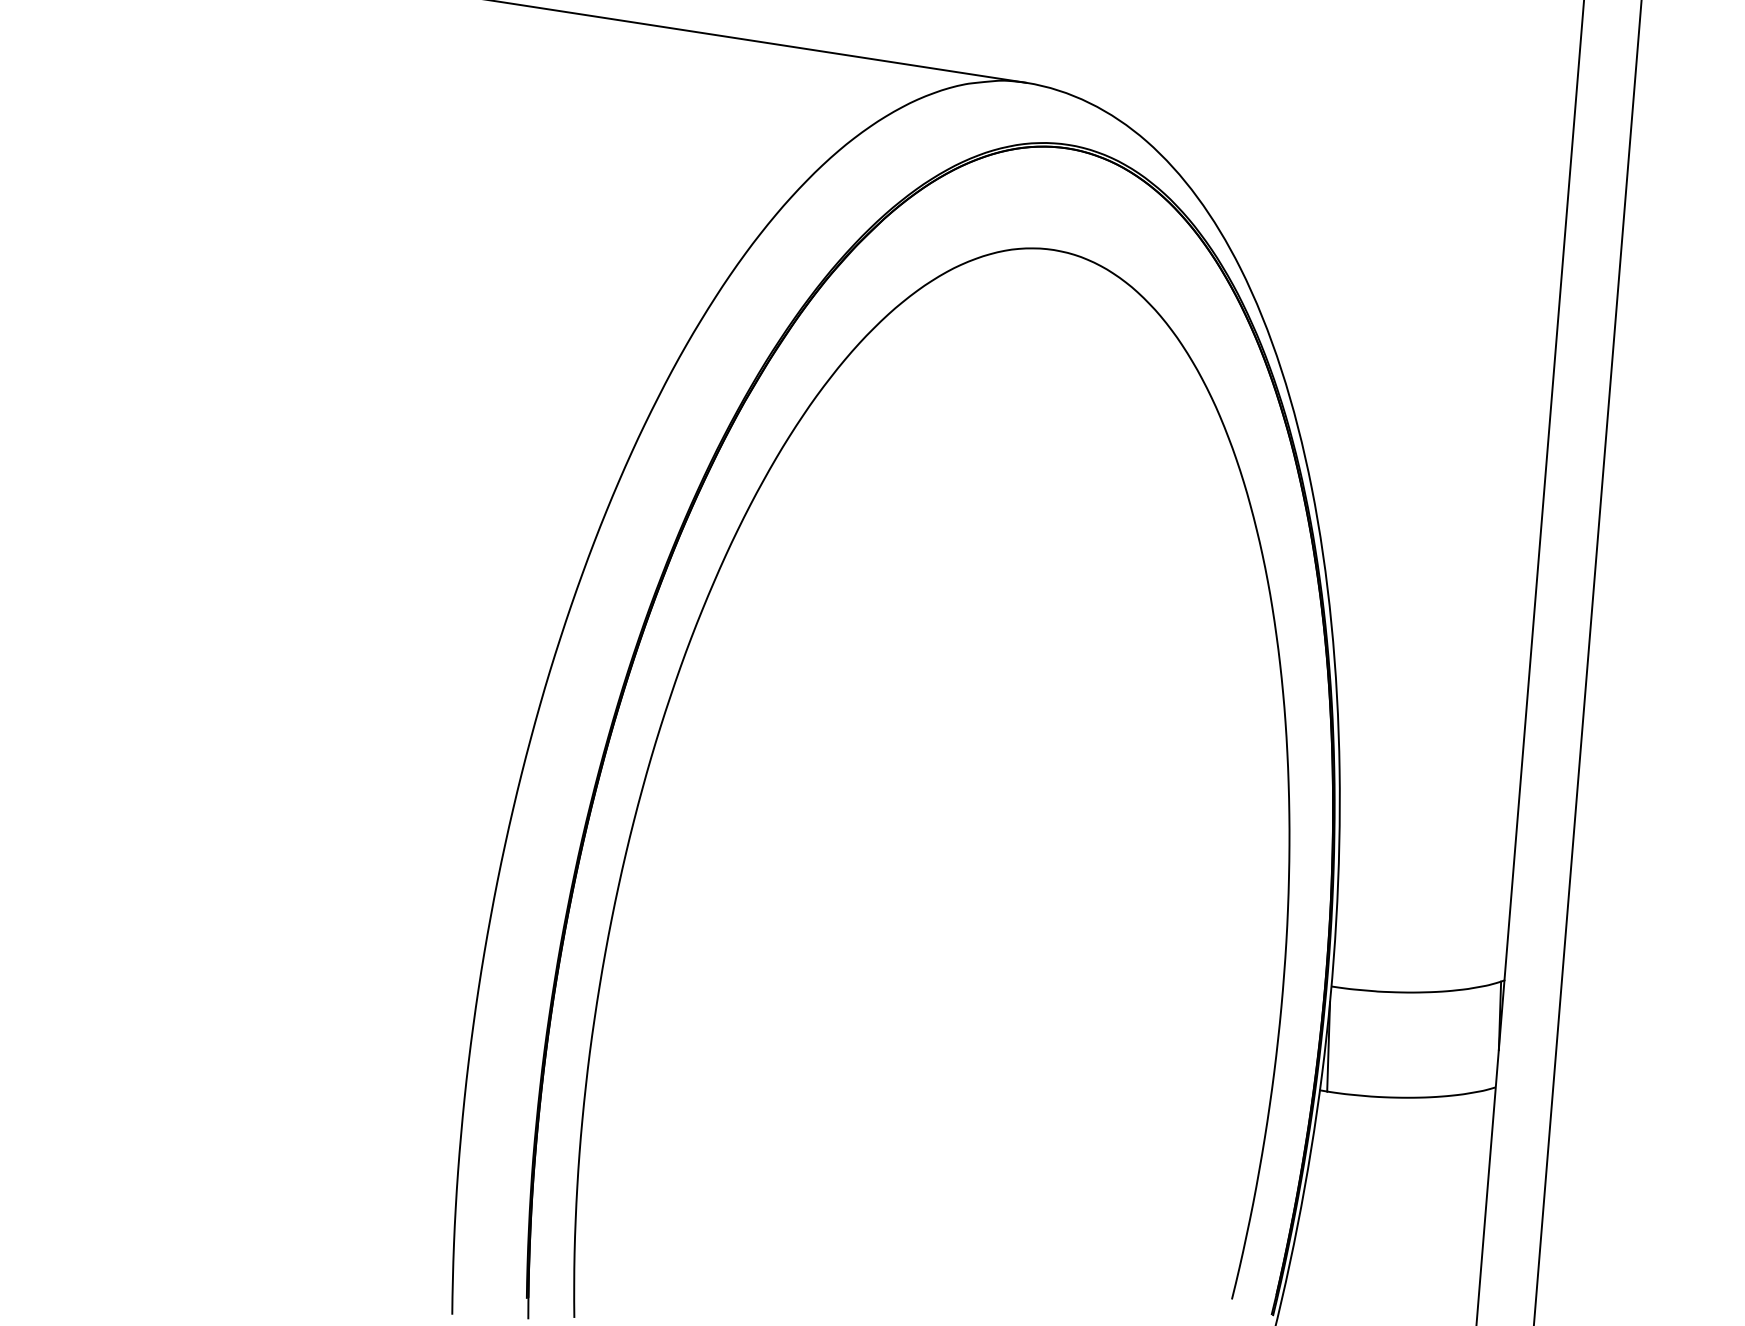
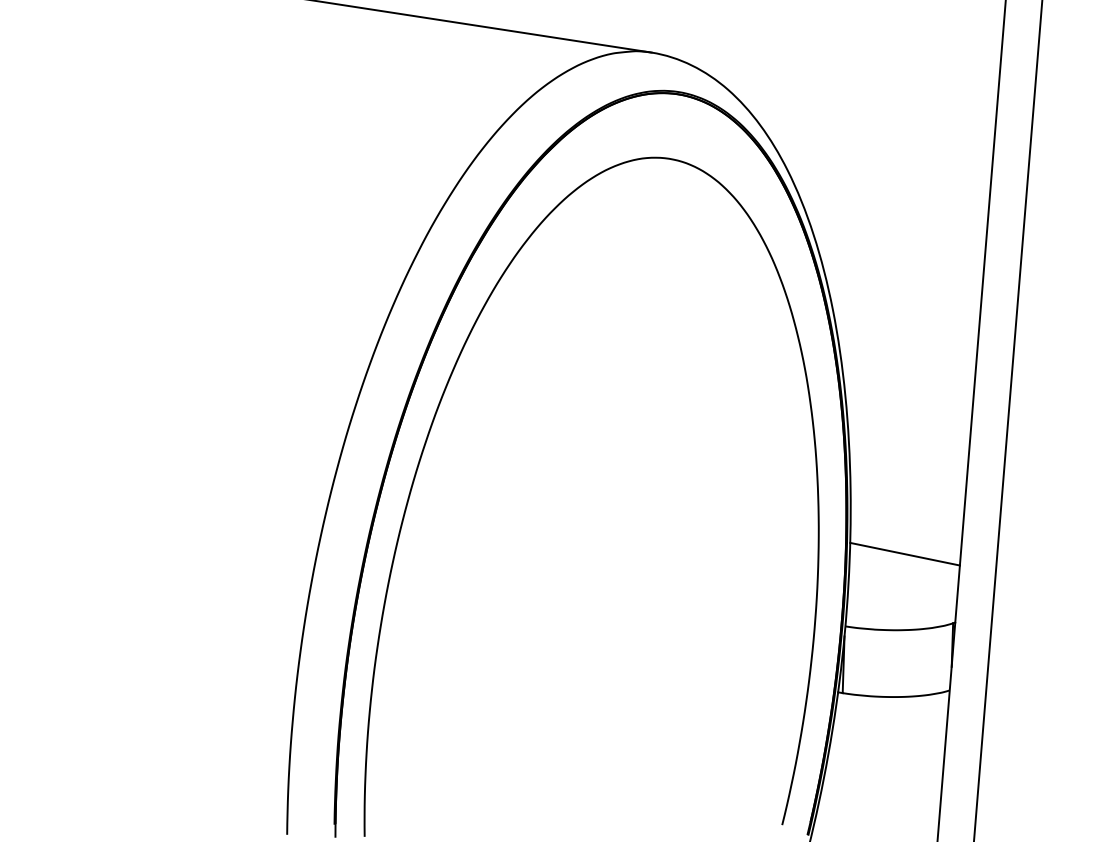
line: (1424, 871) -> (904, 553), added

